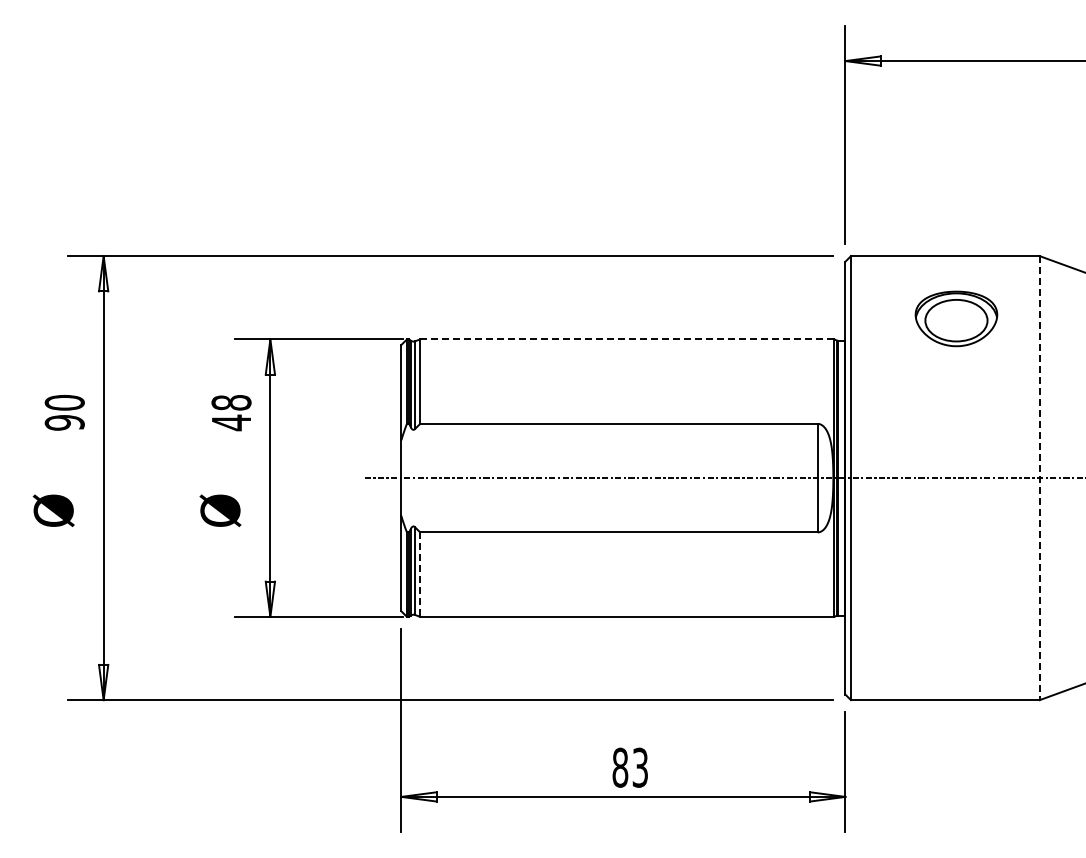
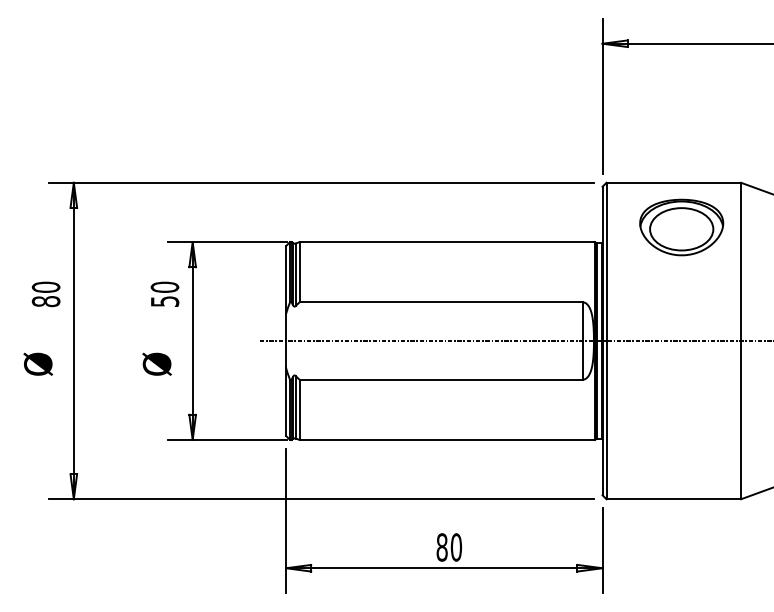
part: (956, 318) -> (681, 227), size x1.43
line: (626, 339) -> (446, 242), dashed -> solid
text: (231, 412) -> (164, 294), 48 -> 50
text: (64, 422) -> (45, 301), 90 -> 80
line: (1039, 478) -> (740, 341), dashed -> solid
line: (420, 575) -> (299, 410), dashed -> solid
text: (640, 767) -> (456, 547), 83 -> 80

